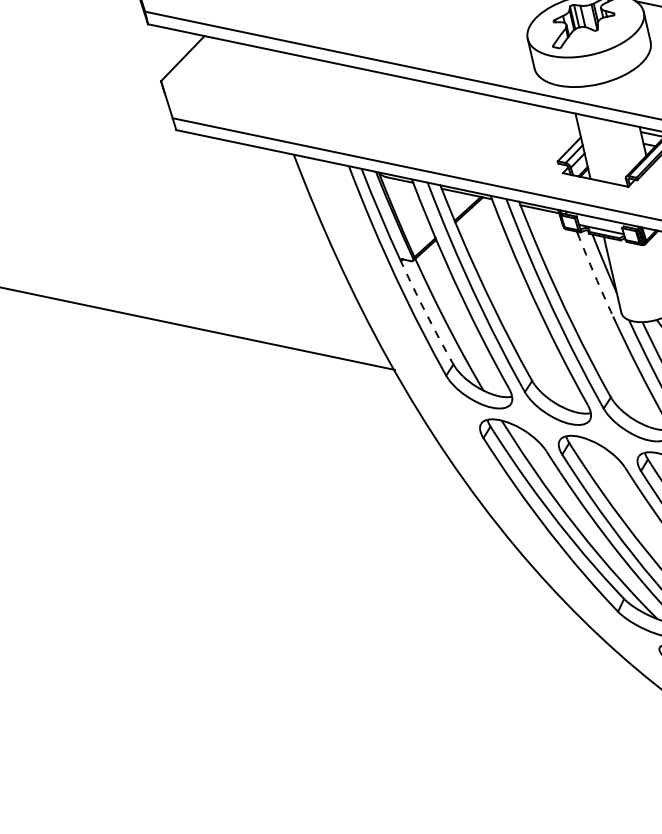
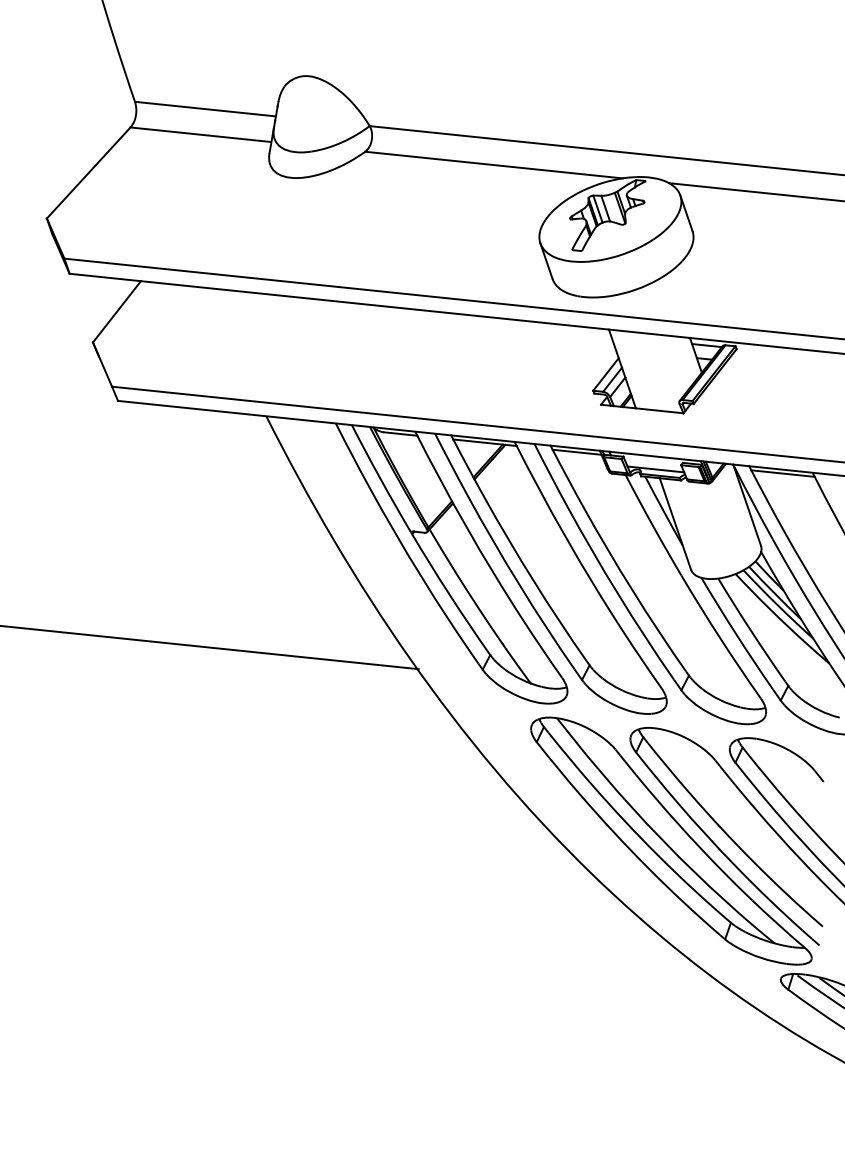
arc: (594, 275) -> (653, 526), dashed -> solid
arc: (425, 312) -> (449, 594), dashed -> solid

